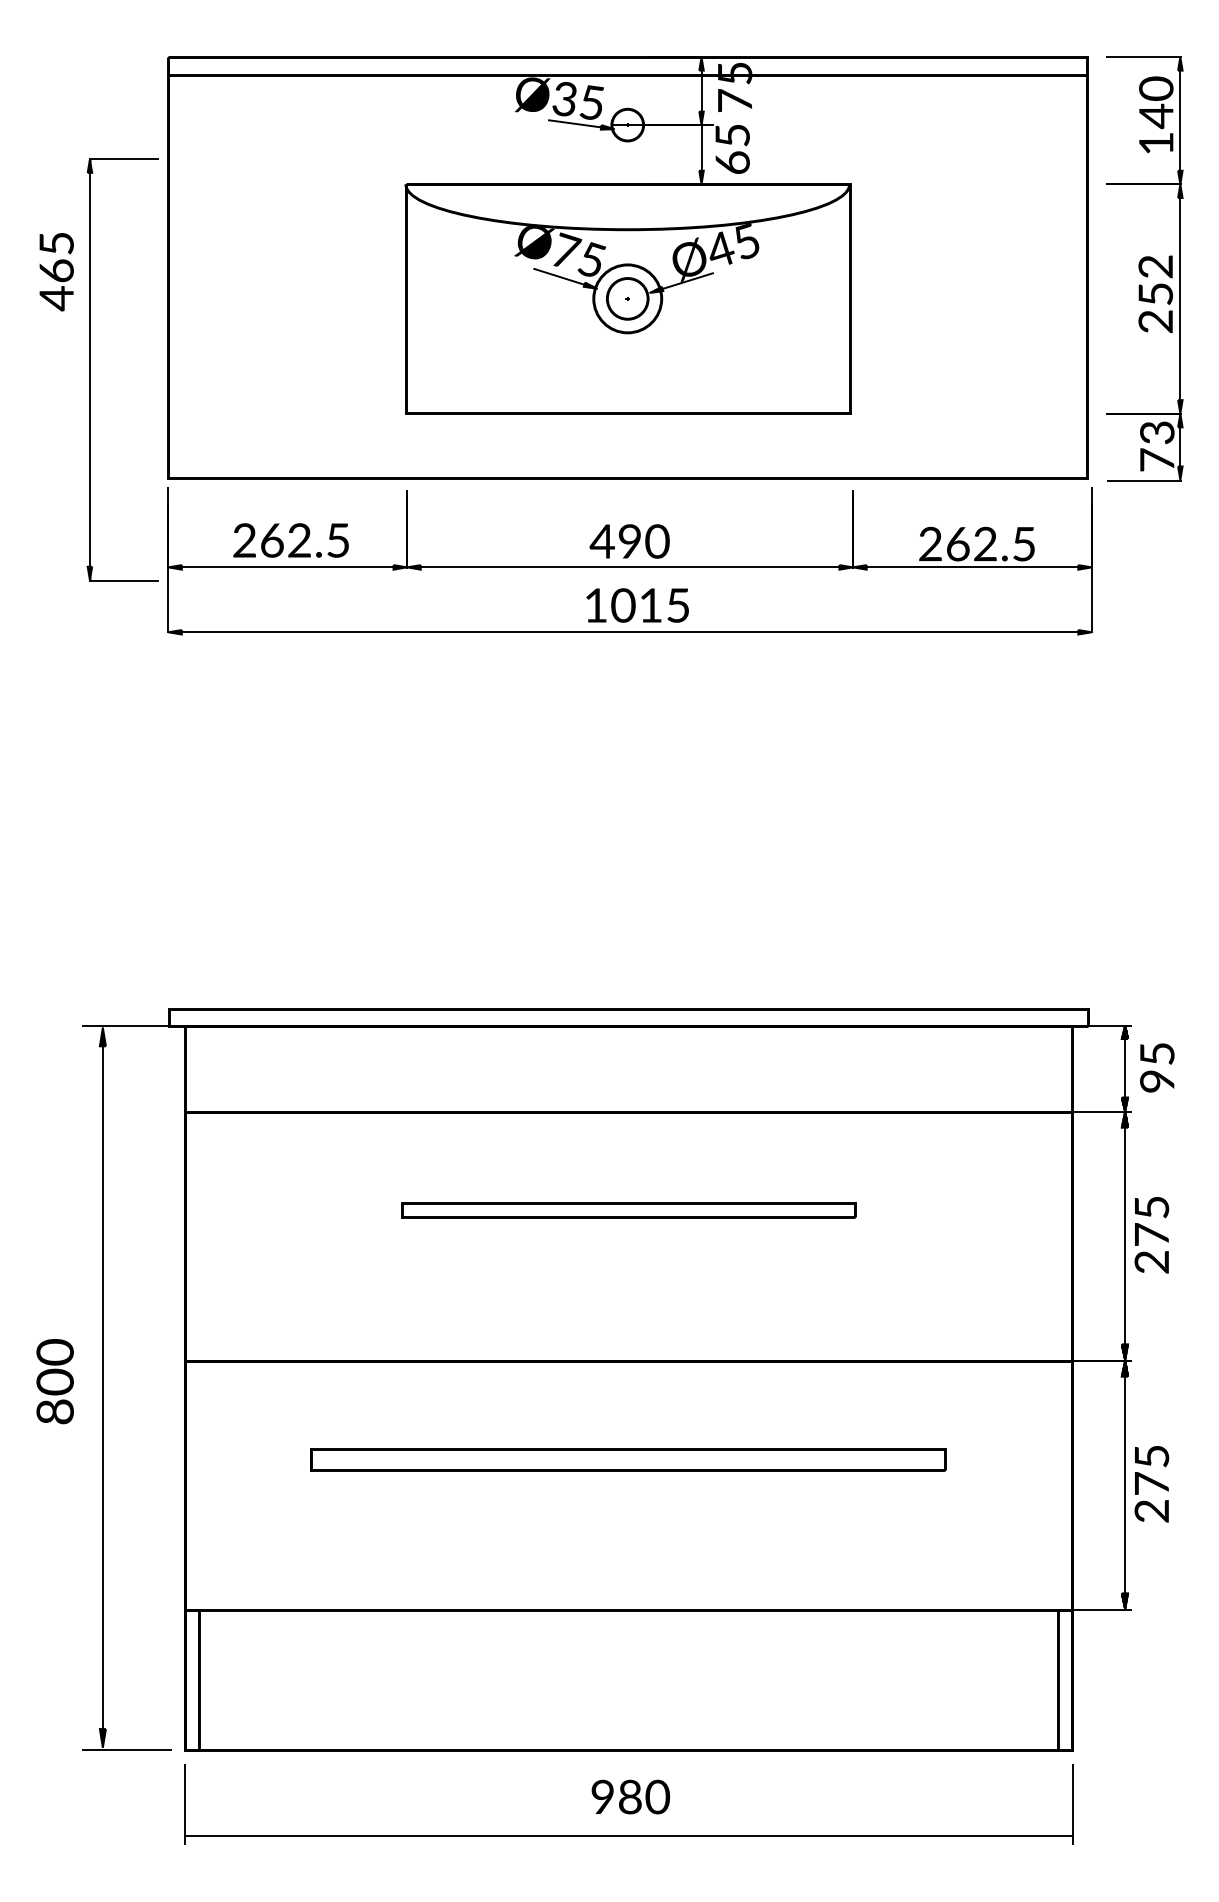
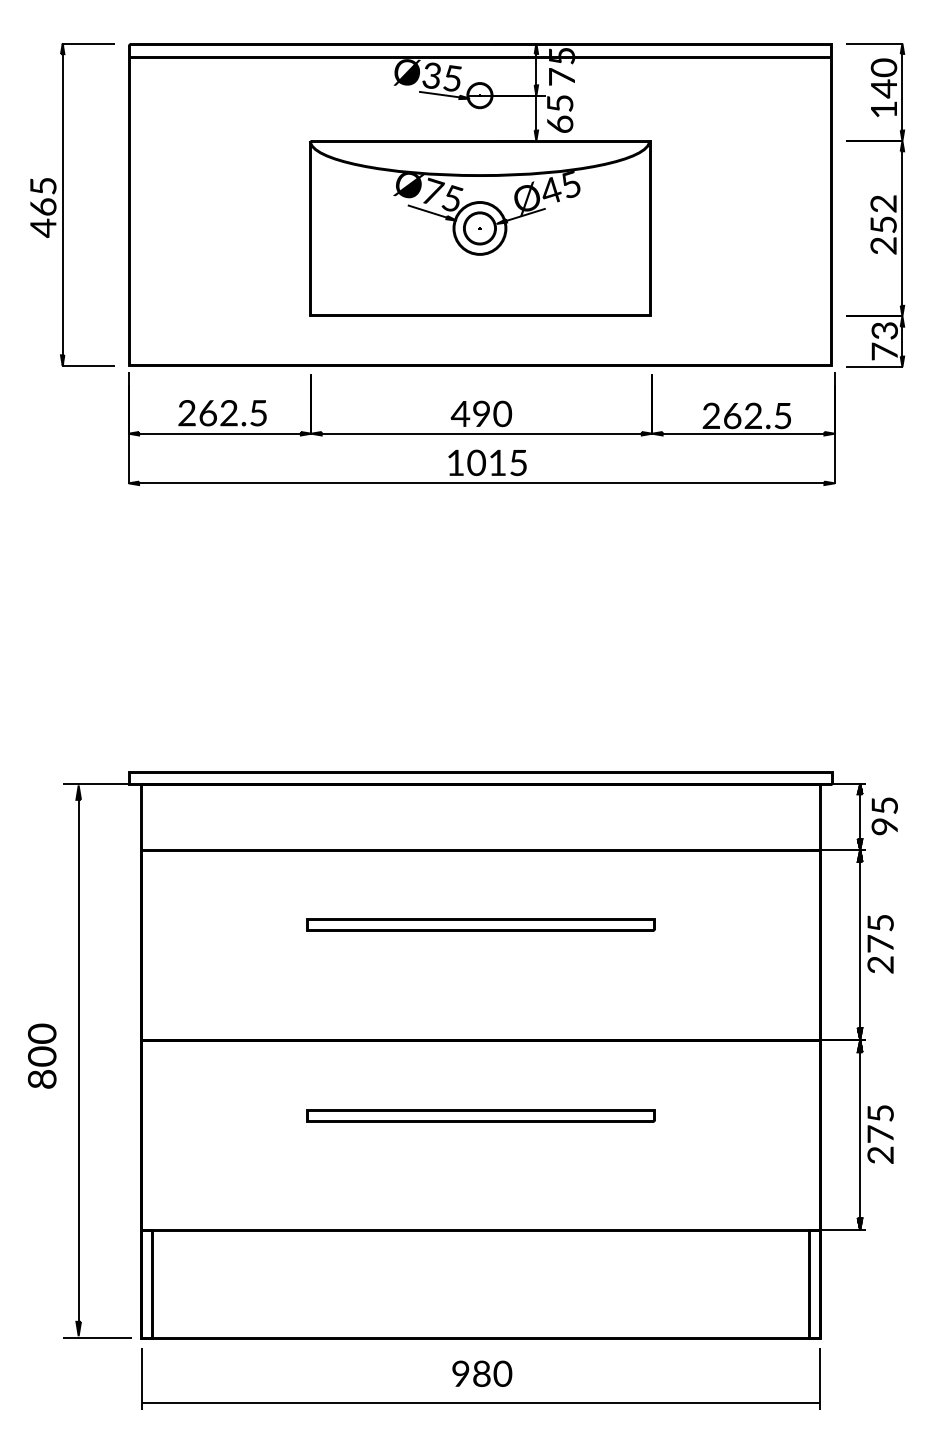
part: (90, 369) -> (63, 204), moved
part: (628, 1460) -> (480, 1116), size x0.71

